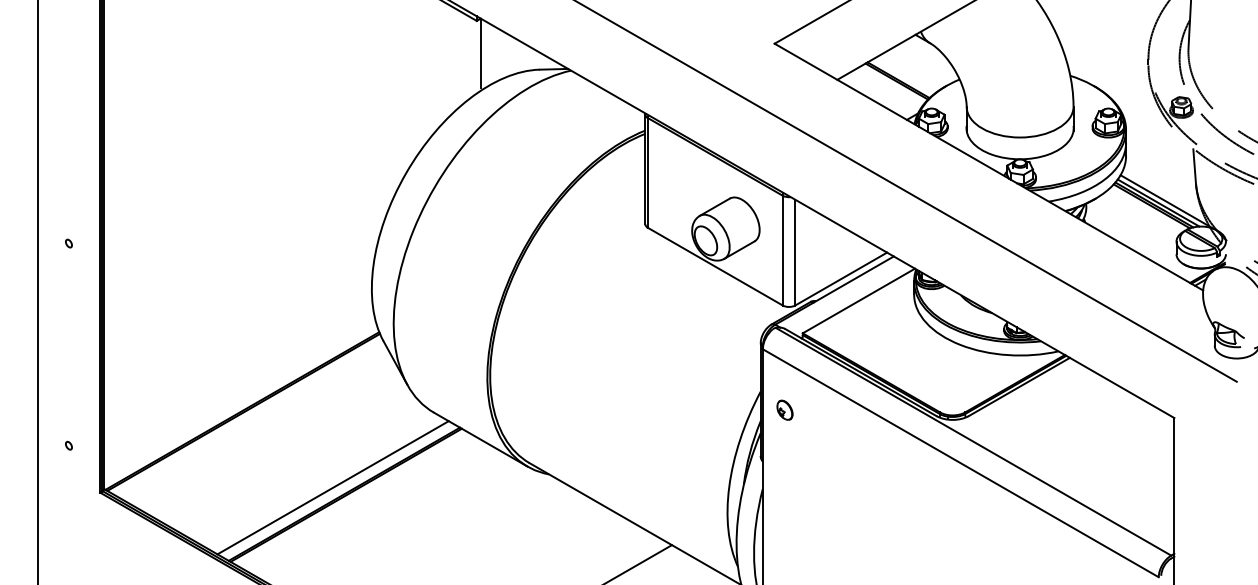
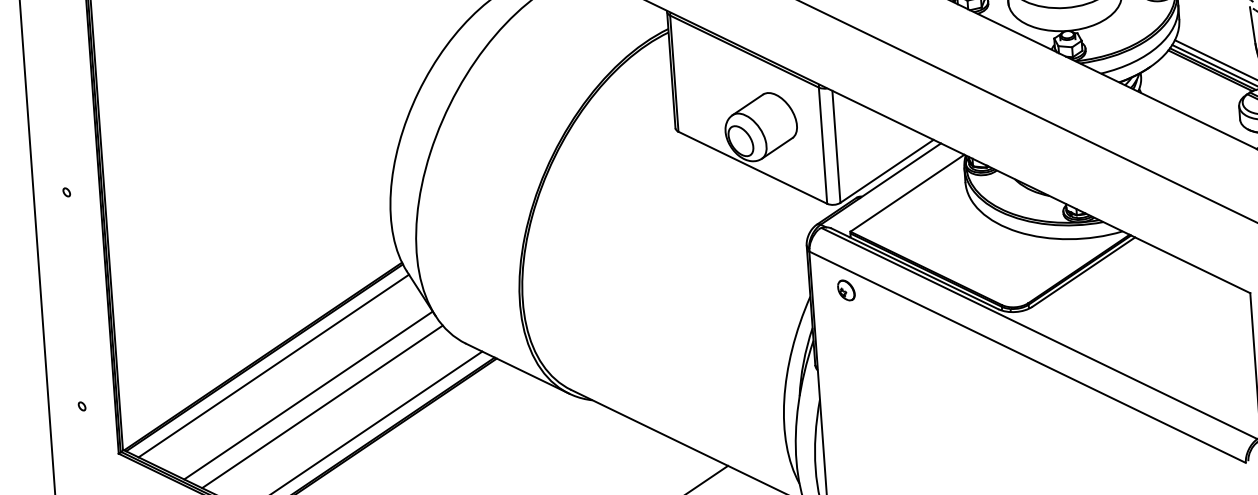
part: (784, 409) -> (845, 289), moved
line: (251, 420) -> (273, 365), added
line: (282, 450) -> (308, 395), added
line: (294, 462) -> (322, 407), added

